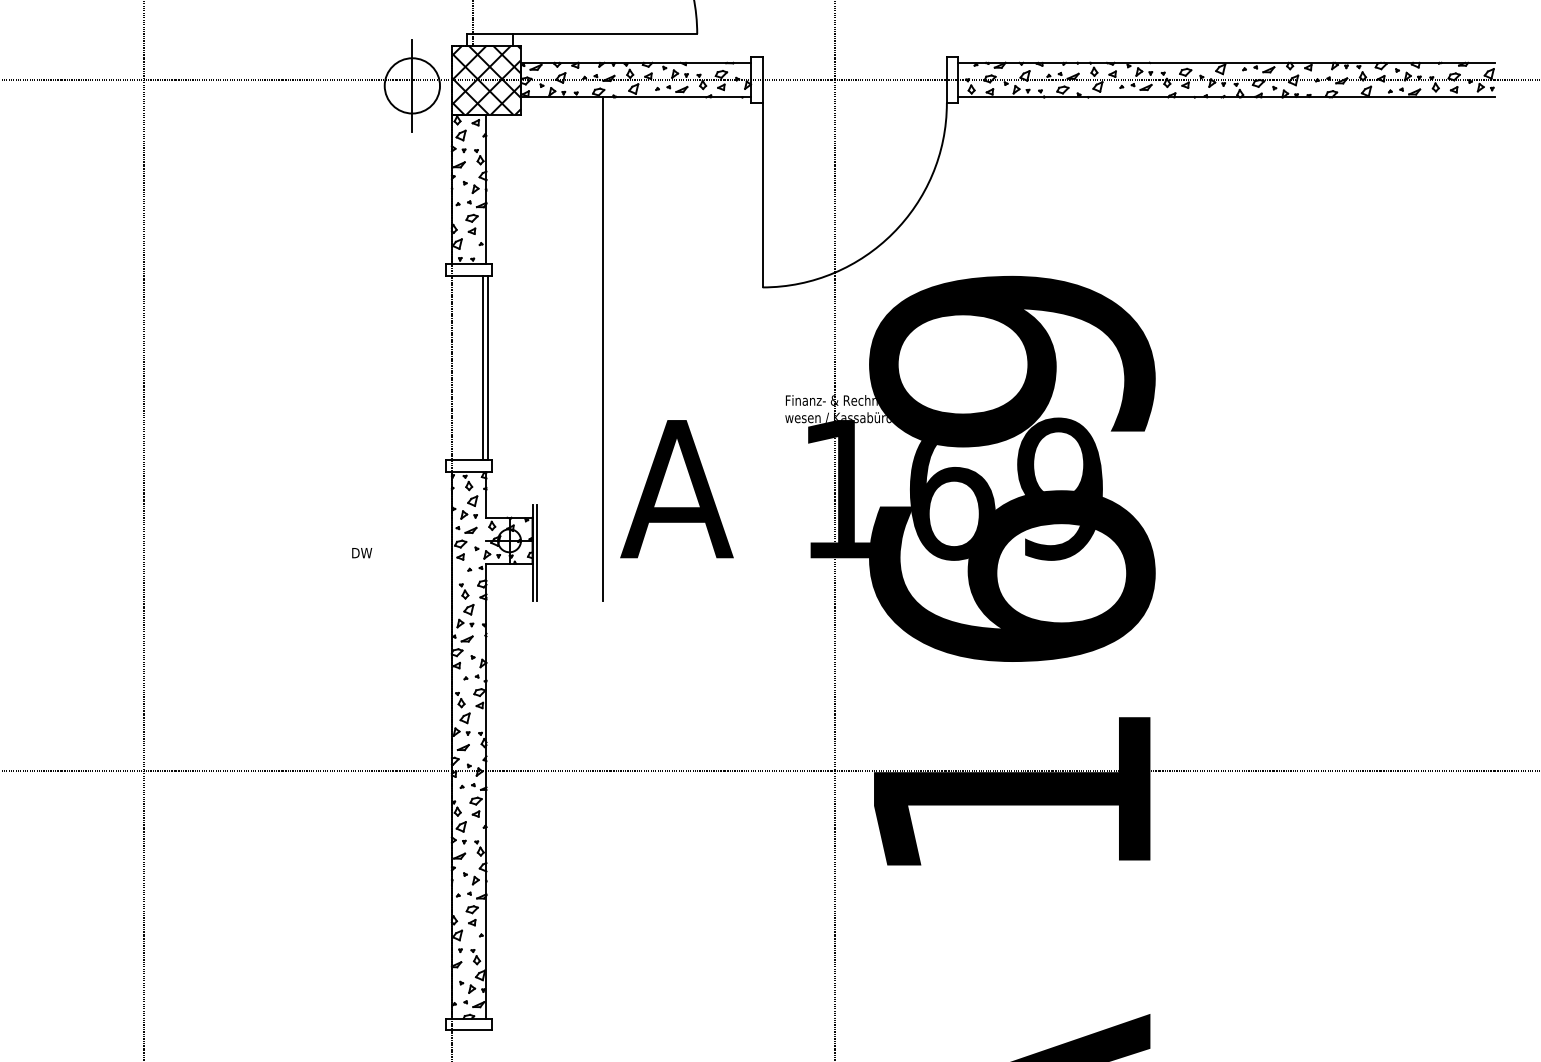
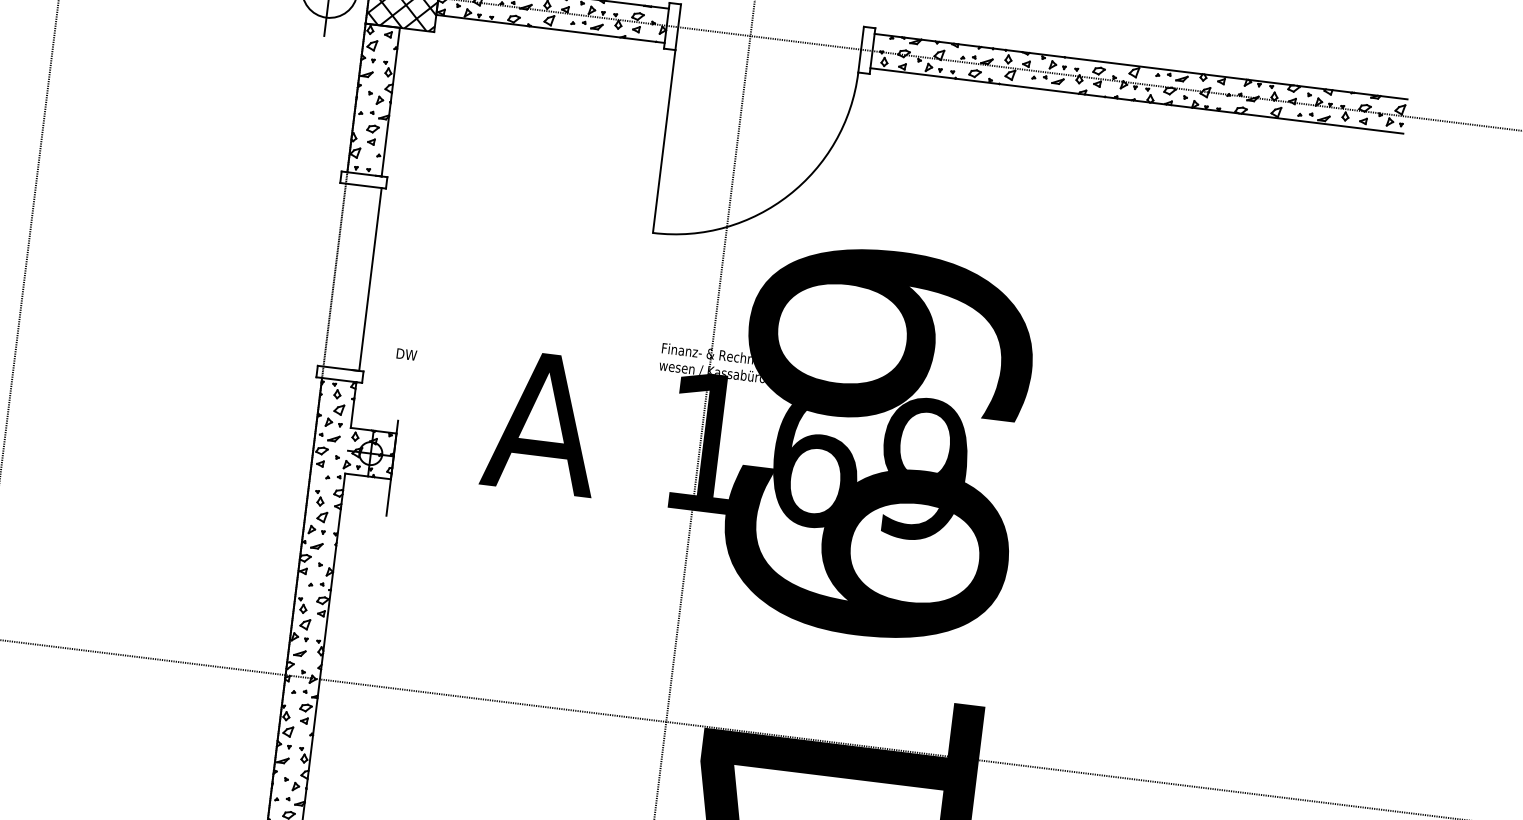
line: (603, 348) -> (487, 274), removed
line: (483, 367) -> (366, 278), removed
line: (537, 552) -> (397, 468), removed
text: (362, 553) -> (407, 354), moved

